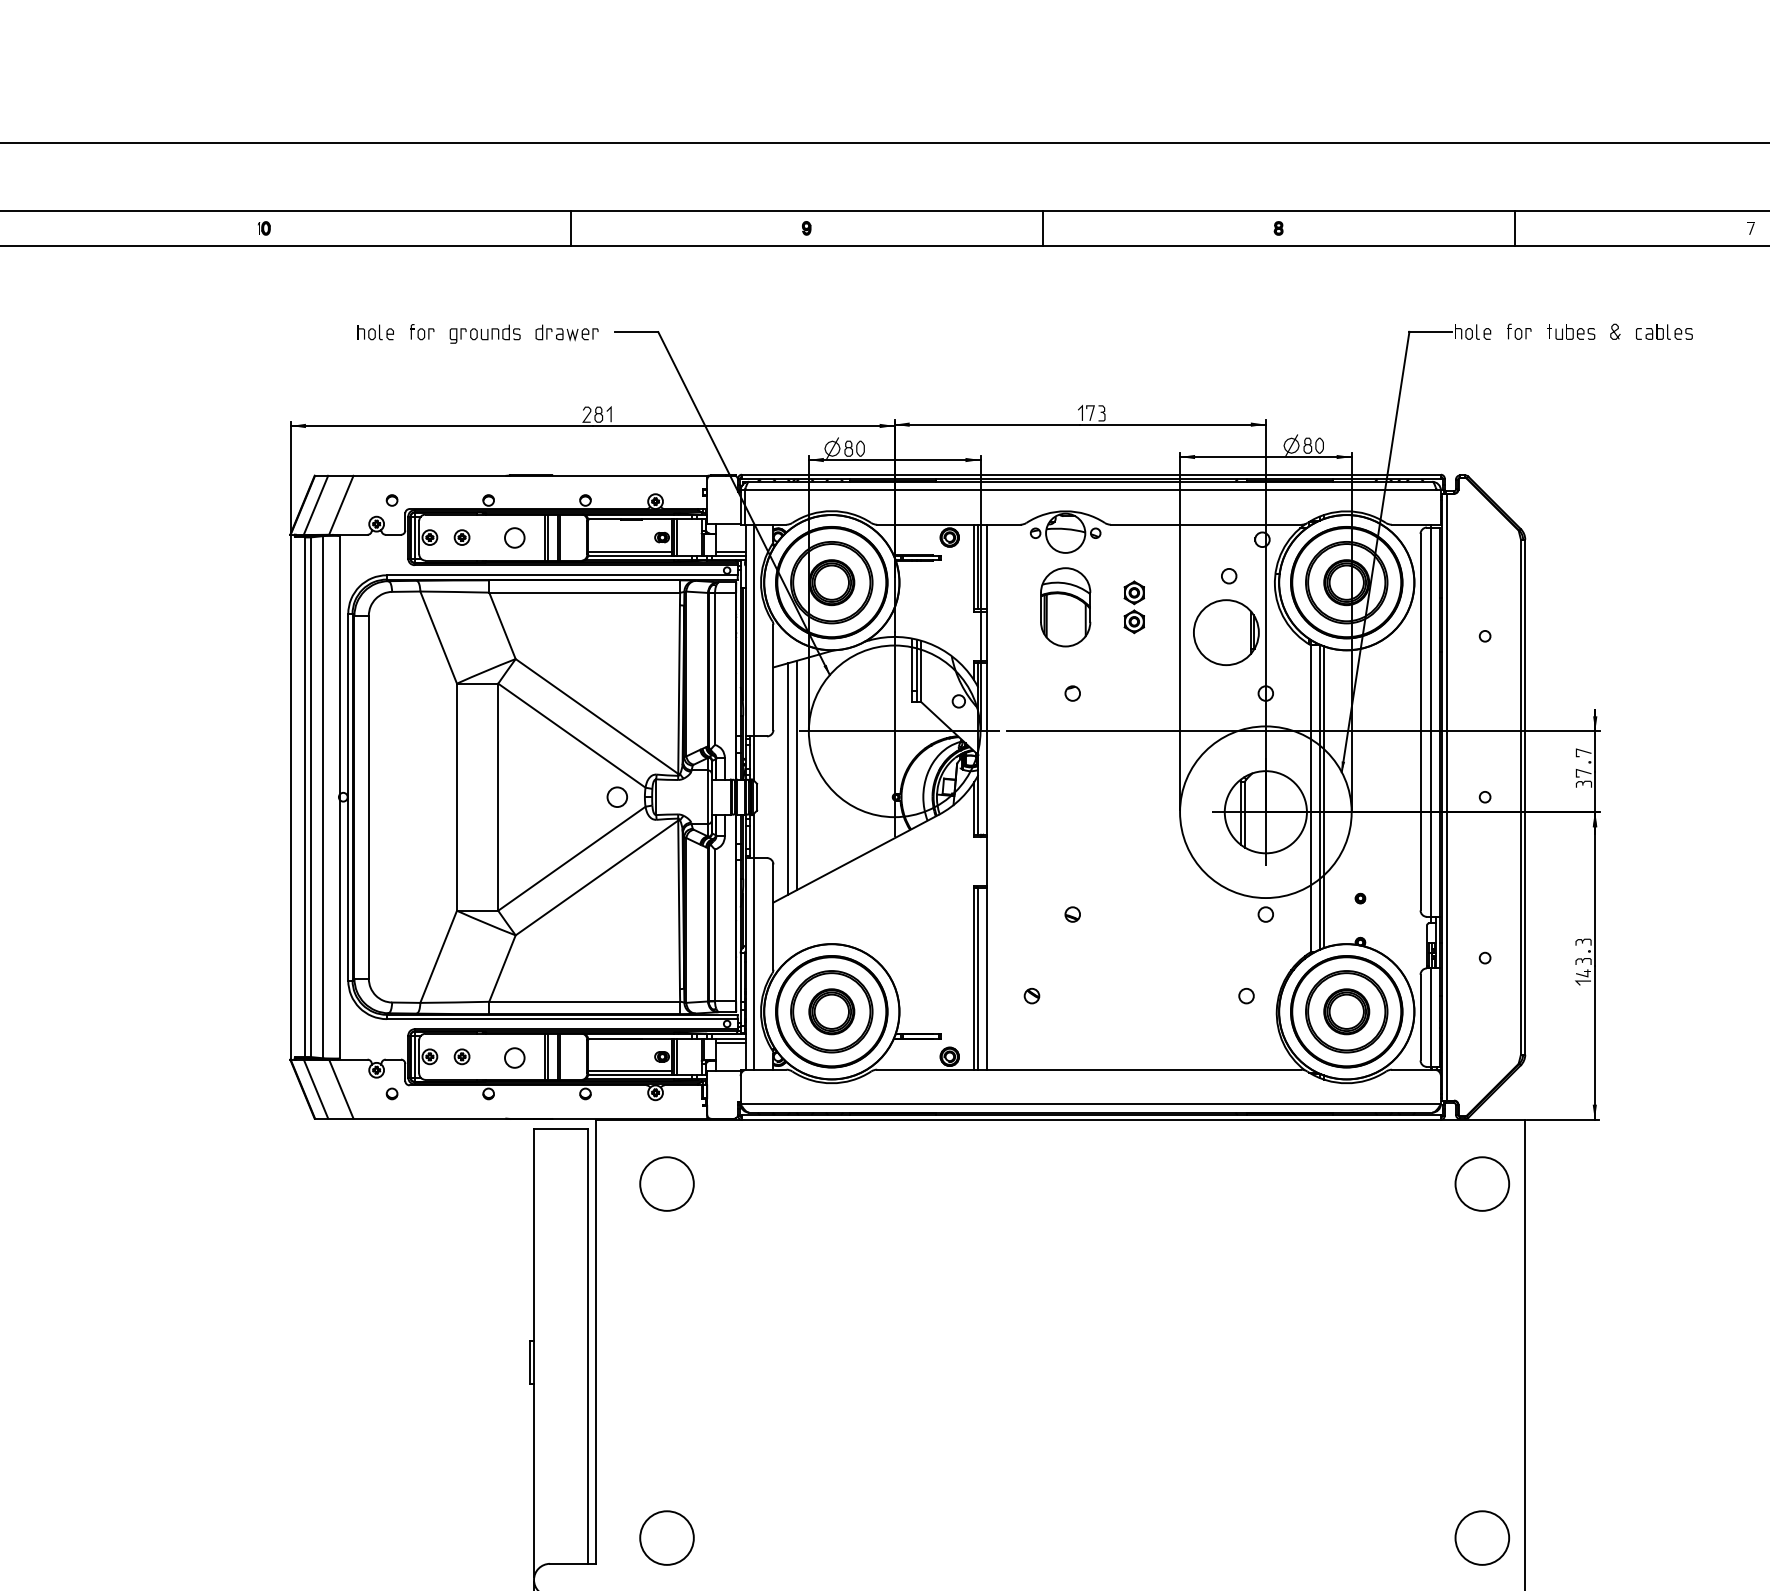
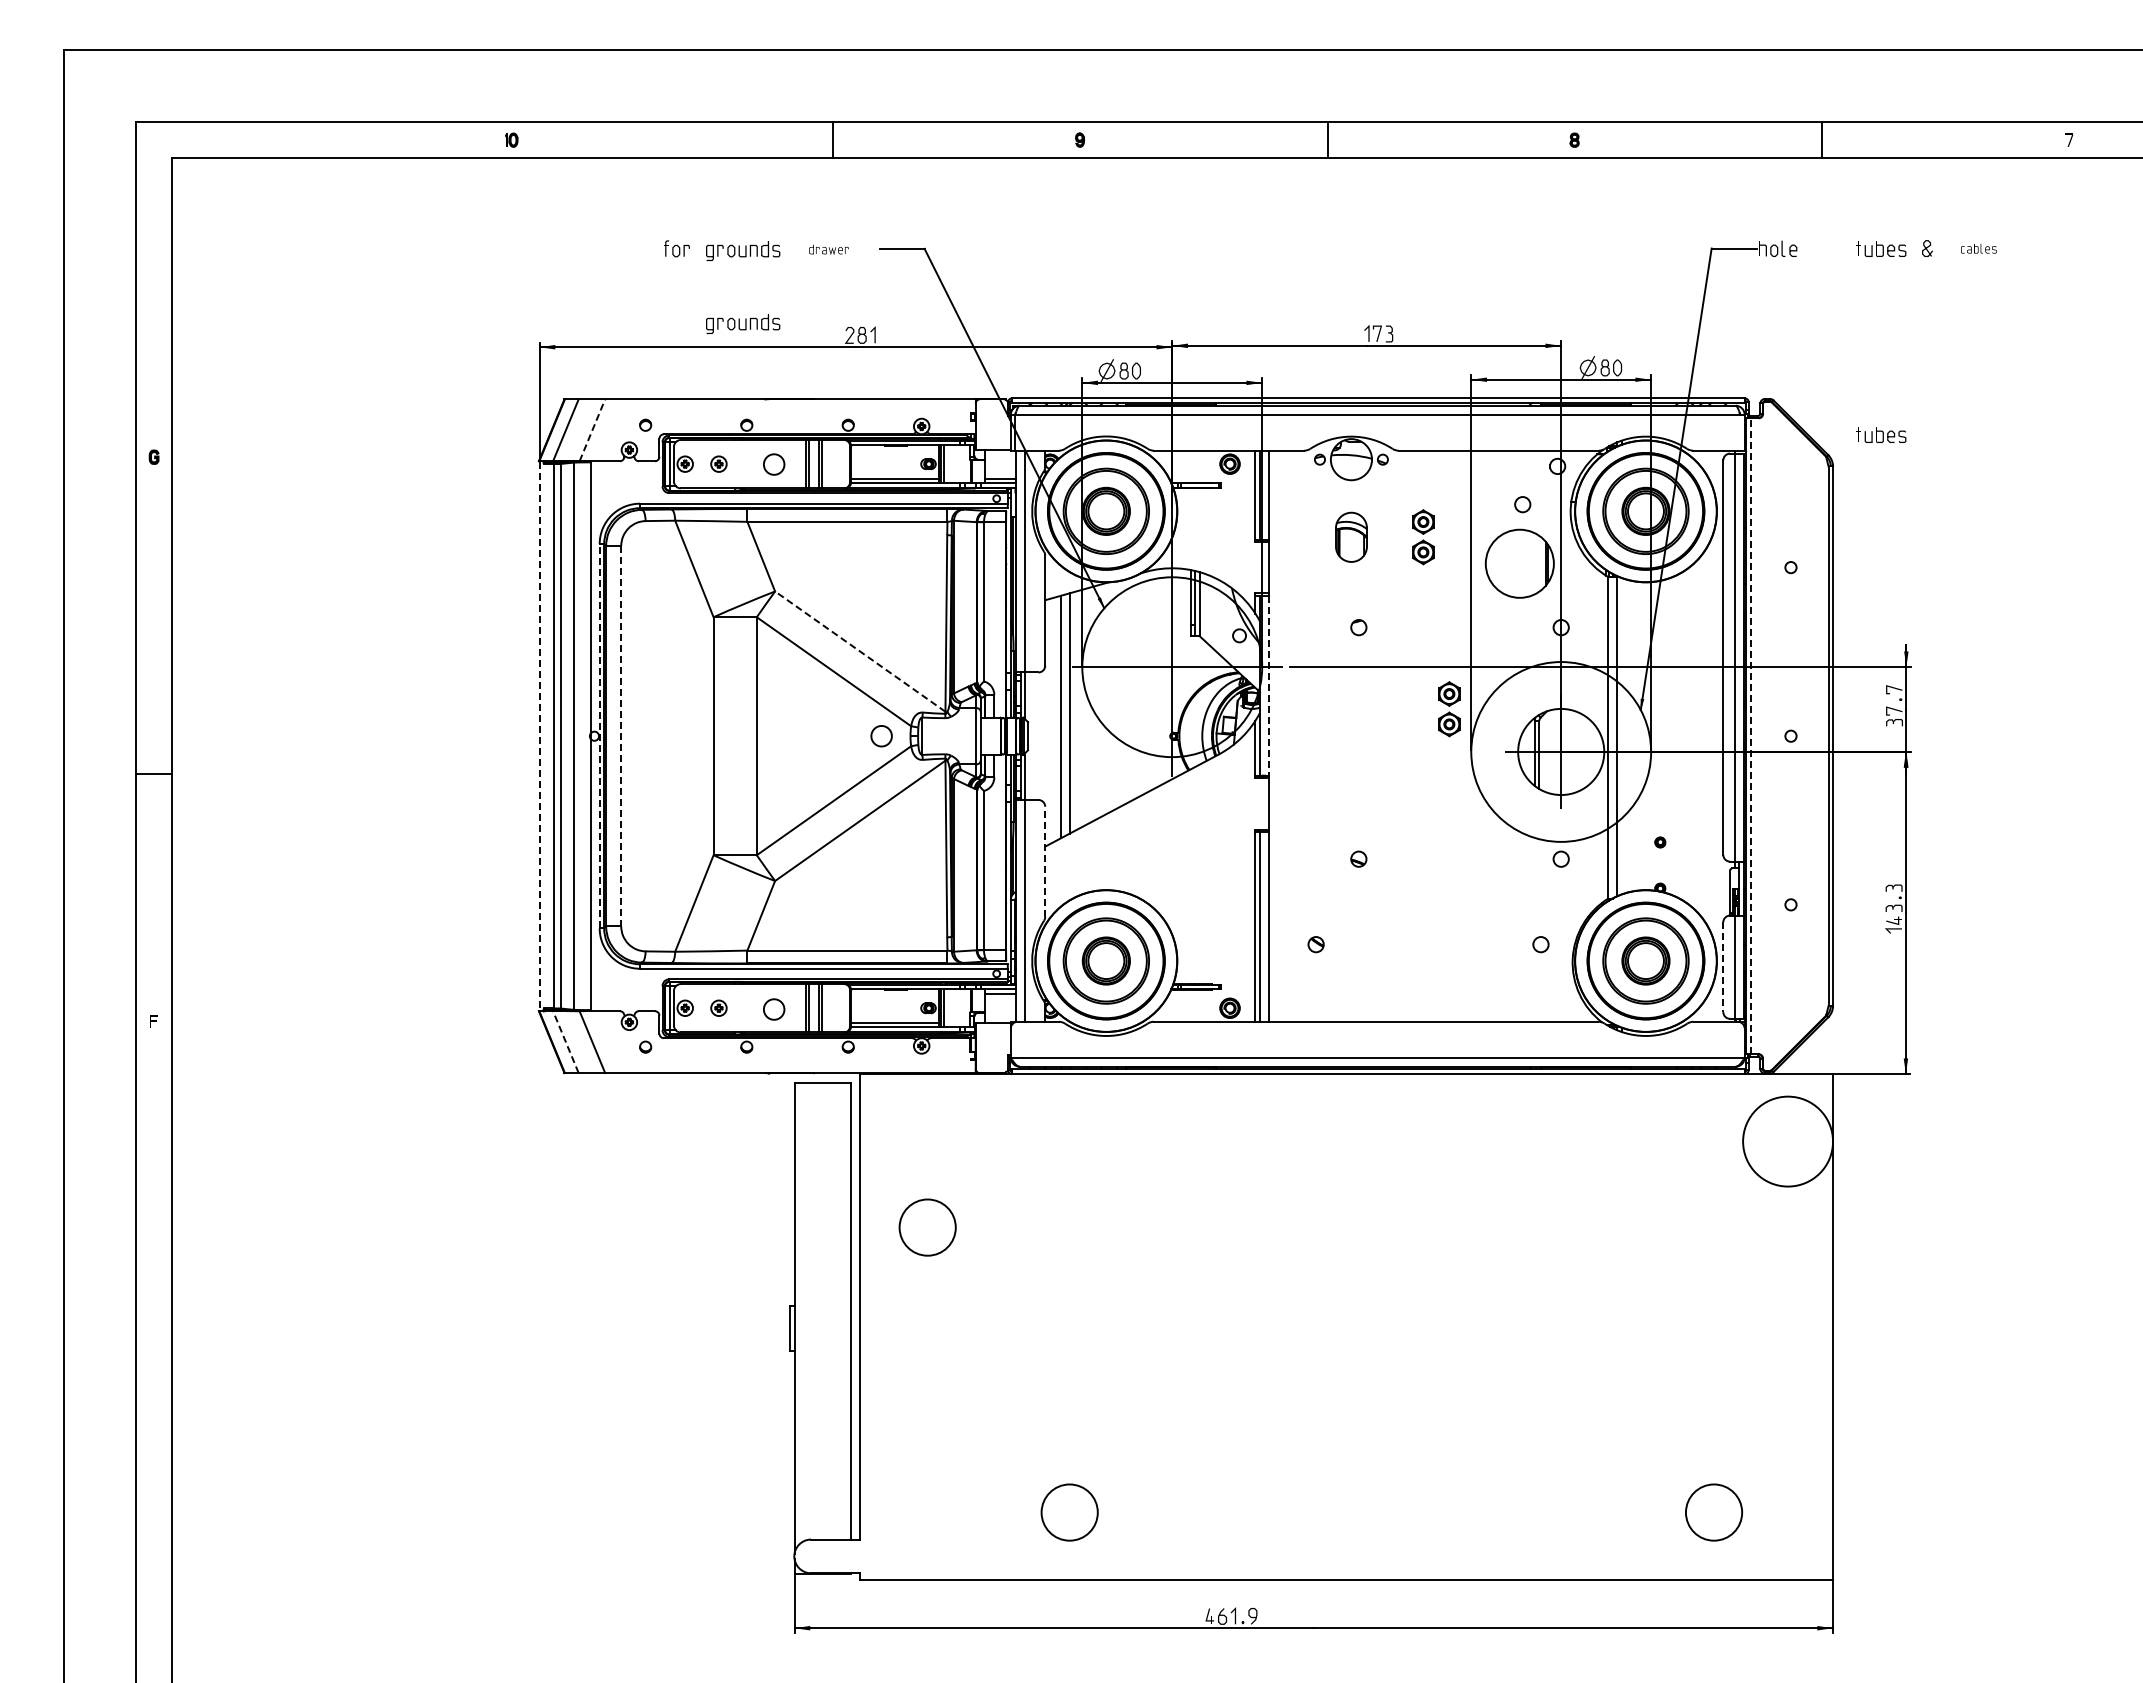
part: (1519, 331) -> (1826, 248), removed
part: (1664, 331) -> (1978, 248), size x0.6
part: (375, 332) -> (628, 249), removed
part: (566, 332) -> (828, 249), size x0.6
part: (485, 403) -> (743, 323), added
line: (341, 504) -> (592, 429), solid -> dashed
part: (1571, 509) -> (1881, 434), added
part: (1065, 607) -> (1351, 537), size x0.6
line: (596, 716) -> (859, 651), solid -> dashed
line: (986, 748) -> (1268, 685), solid -> dashed
part: (1159, 771) -> (1449, 709), added
line: (348, 796) -> (599, 735), solid -> dashed
line: (290, 797) -> (539, 736), solid -> dashed
line: (369, 797) -> (621, 736), solid -> dashed
line: (1323, 797) -> (1621, 736), removed
line: (1446, 797) -> (1750, 736), solid -> dashed
line: (773, 916) -> (1045, 861), solid -> dashed
line: (1420, 1017) -> (1723, 967), solid -> dashed
line: (315, 1088) -> (565, 1041), solid -> dashed
circle: (666, 1183) -> (927, 1227), moved
circle: (1481, 1183) -> (1787, 1141), size x1.6
circle: (666, 1538) -> (1069, 1512), moved
circle: (1482, 1538) -> (1714, 1512), moved

